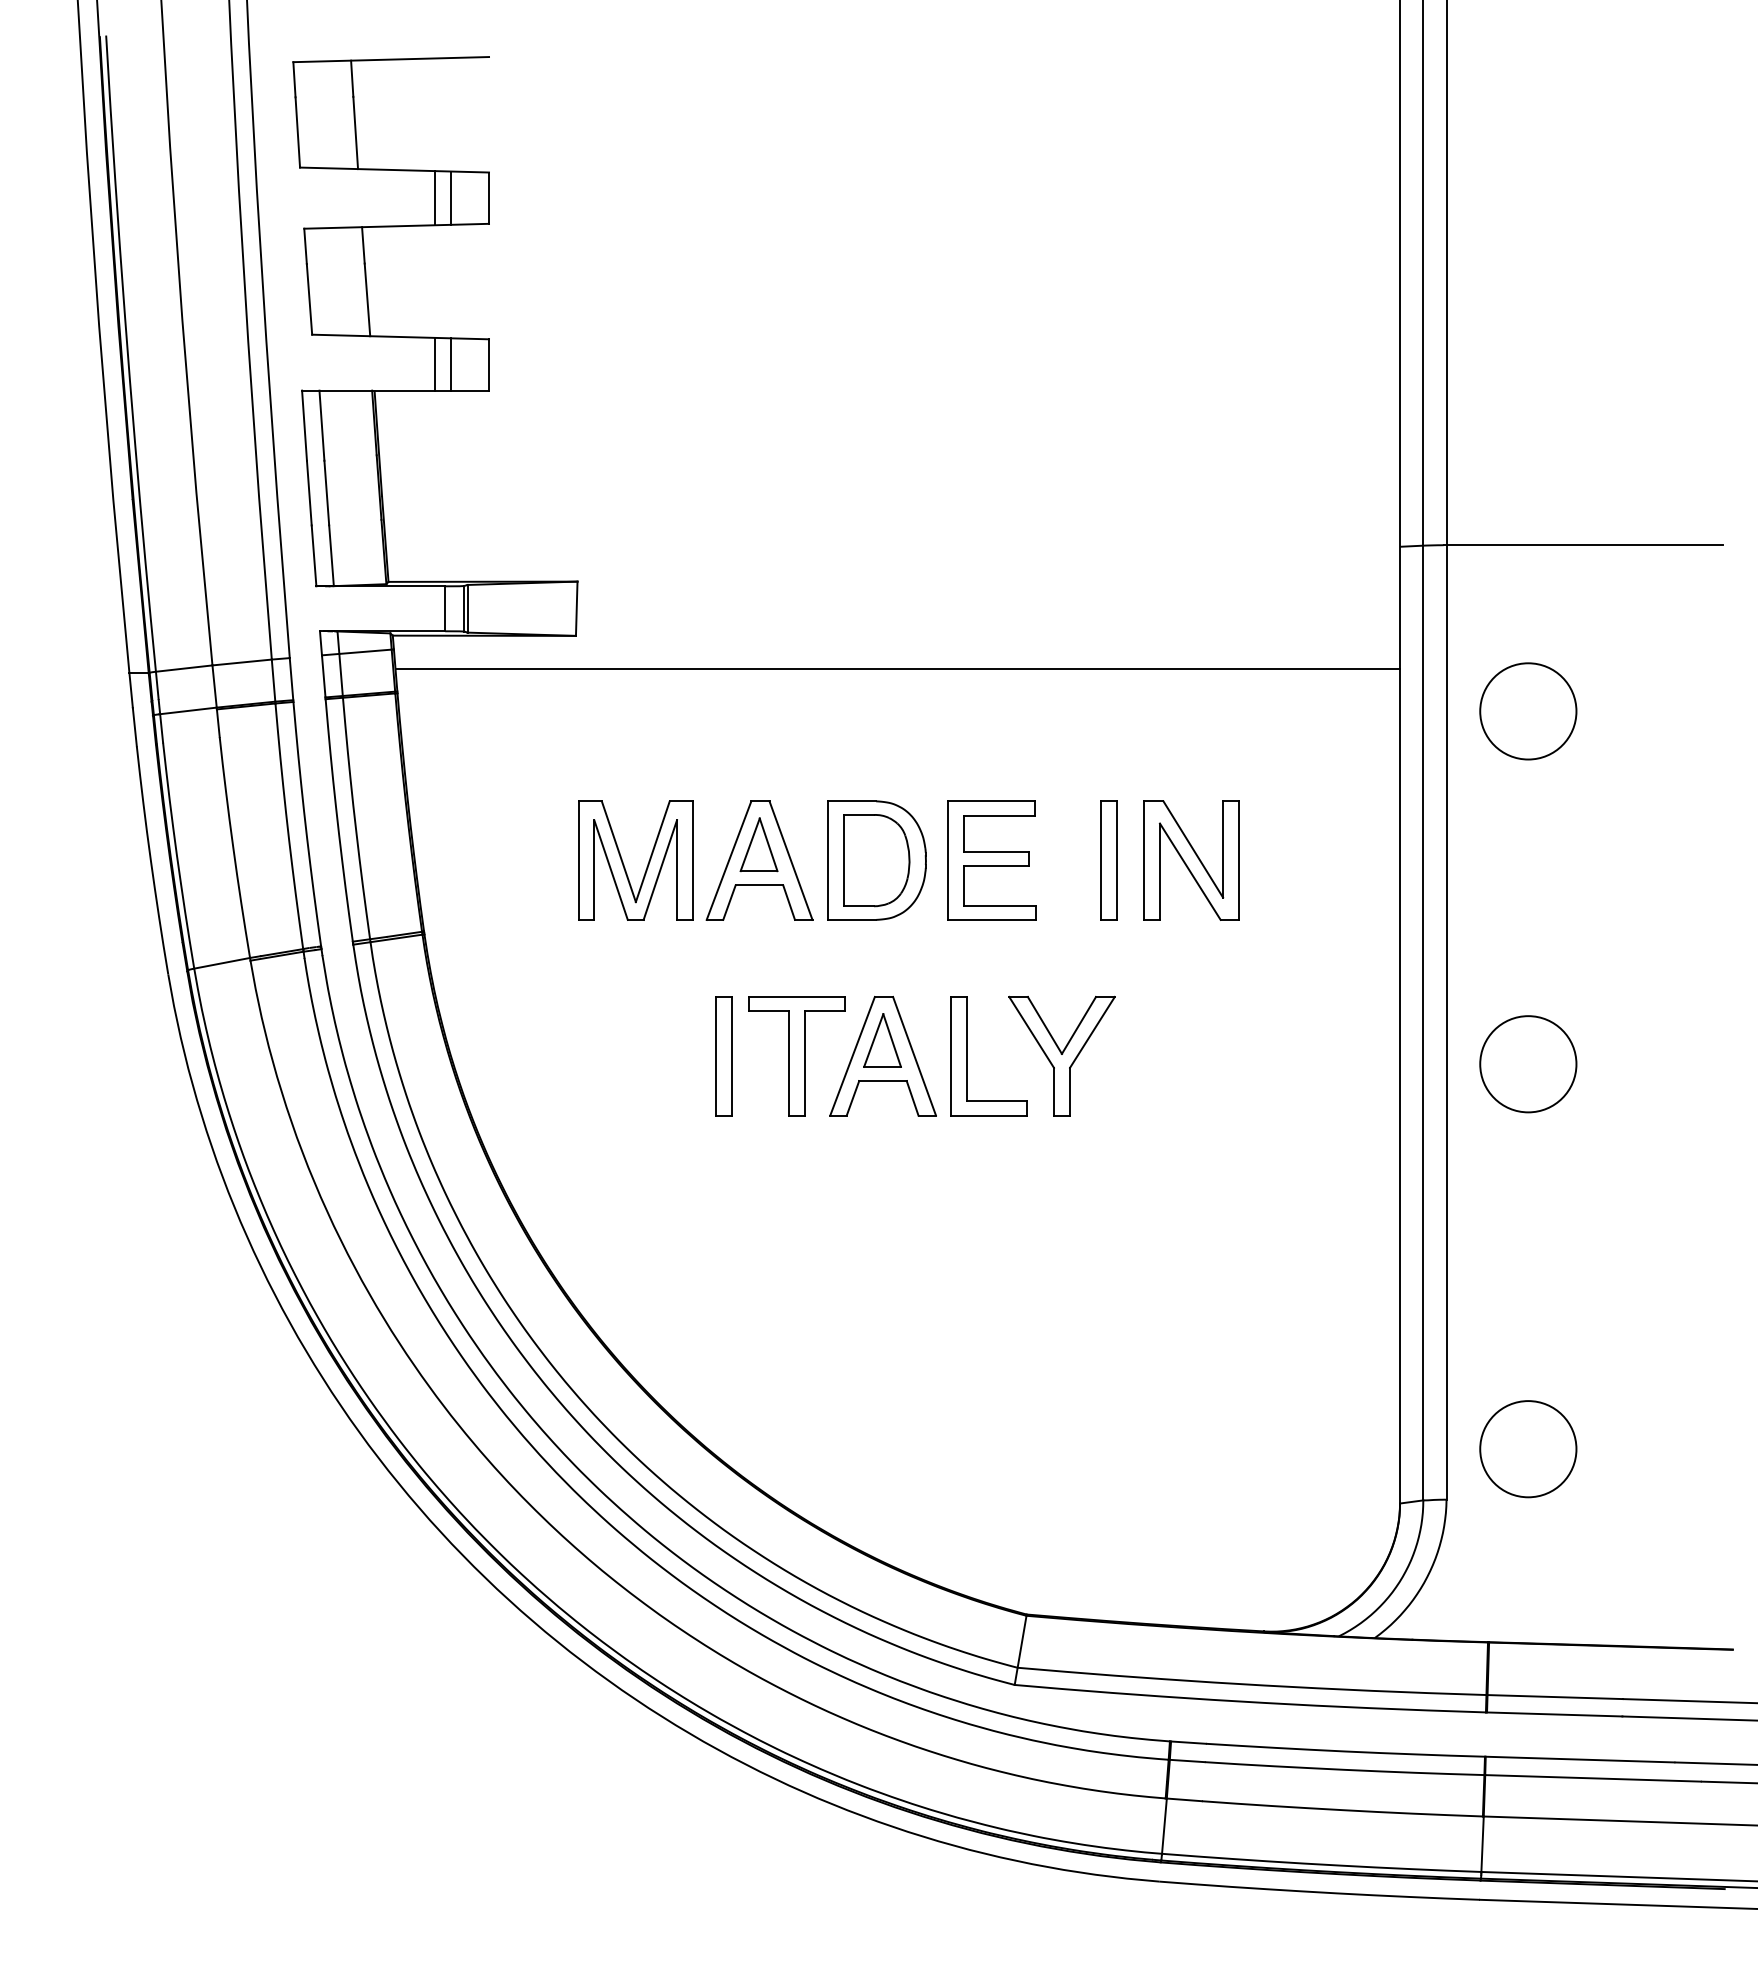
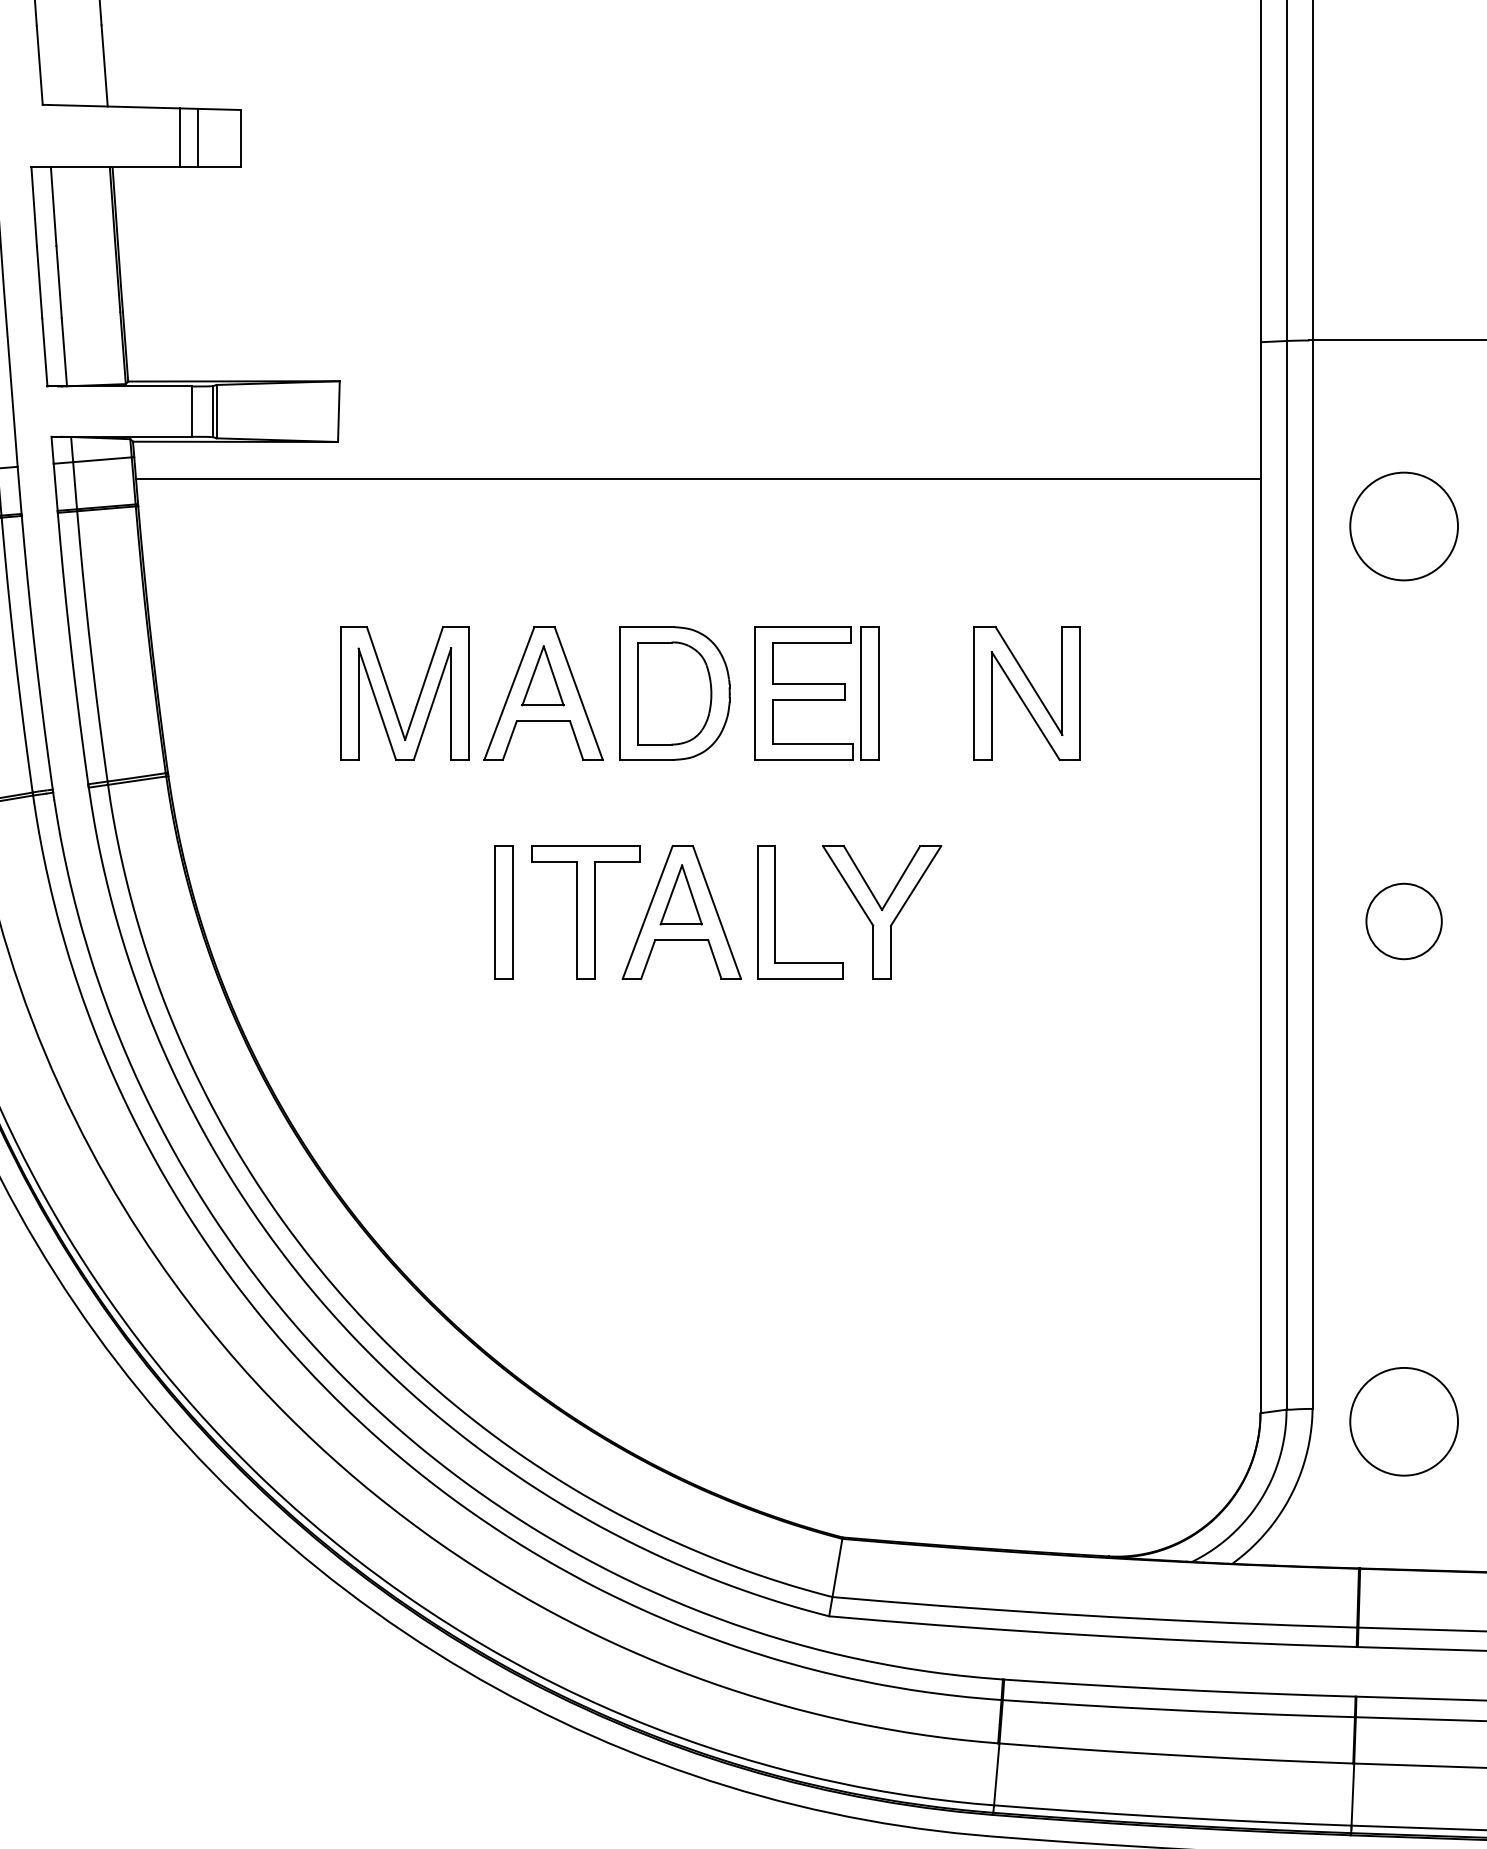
part: (1108, 860) -> (869, 693), moved
circle: (1528, 1064) -> (1404, 921), size x0.7
circle: (1528, 1449) -> (1404, 1422), moved

